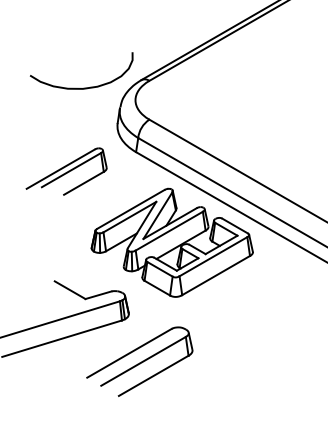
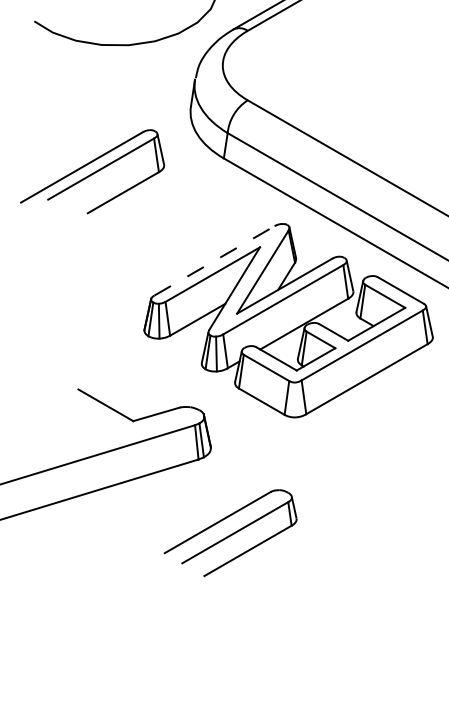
part: (66, 171) -> (92, 171), moved
line: (130, 209) -> (213, 260), solid -> dashed
part: (139, 361) -> (229, 532), size x0.7

